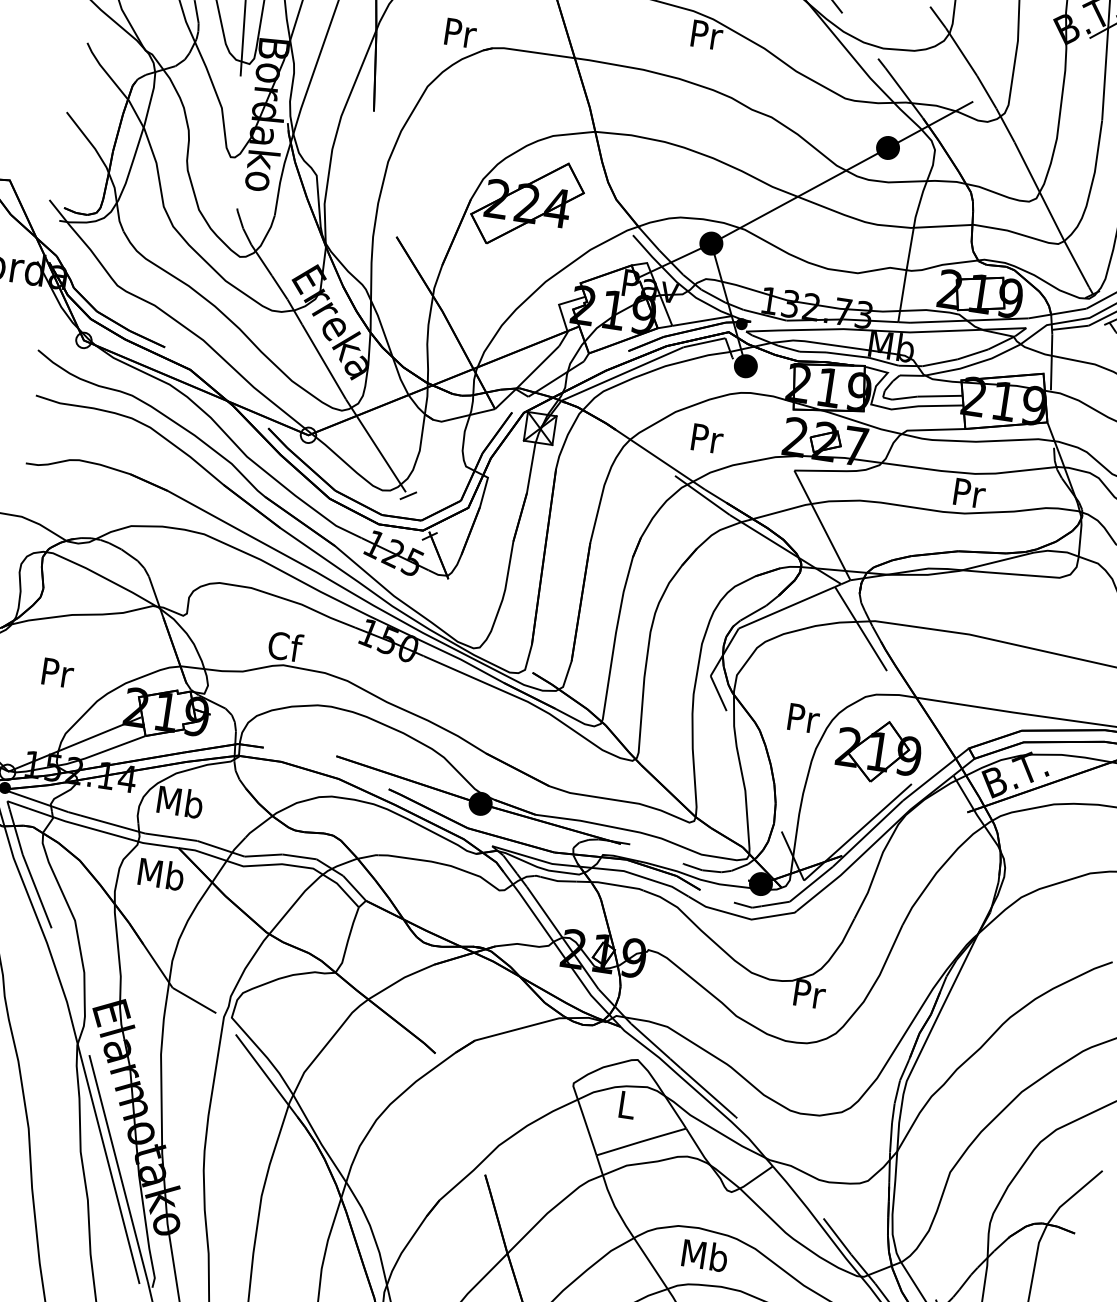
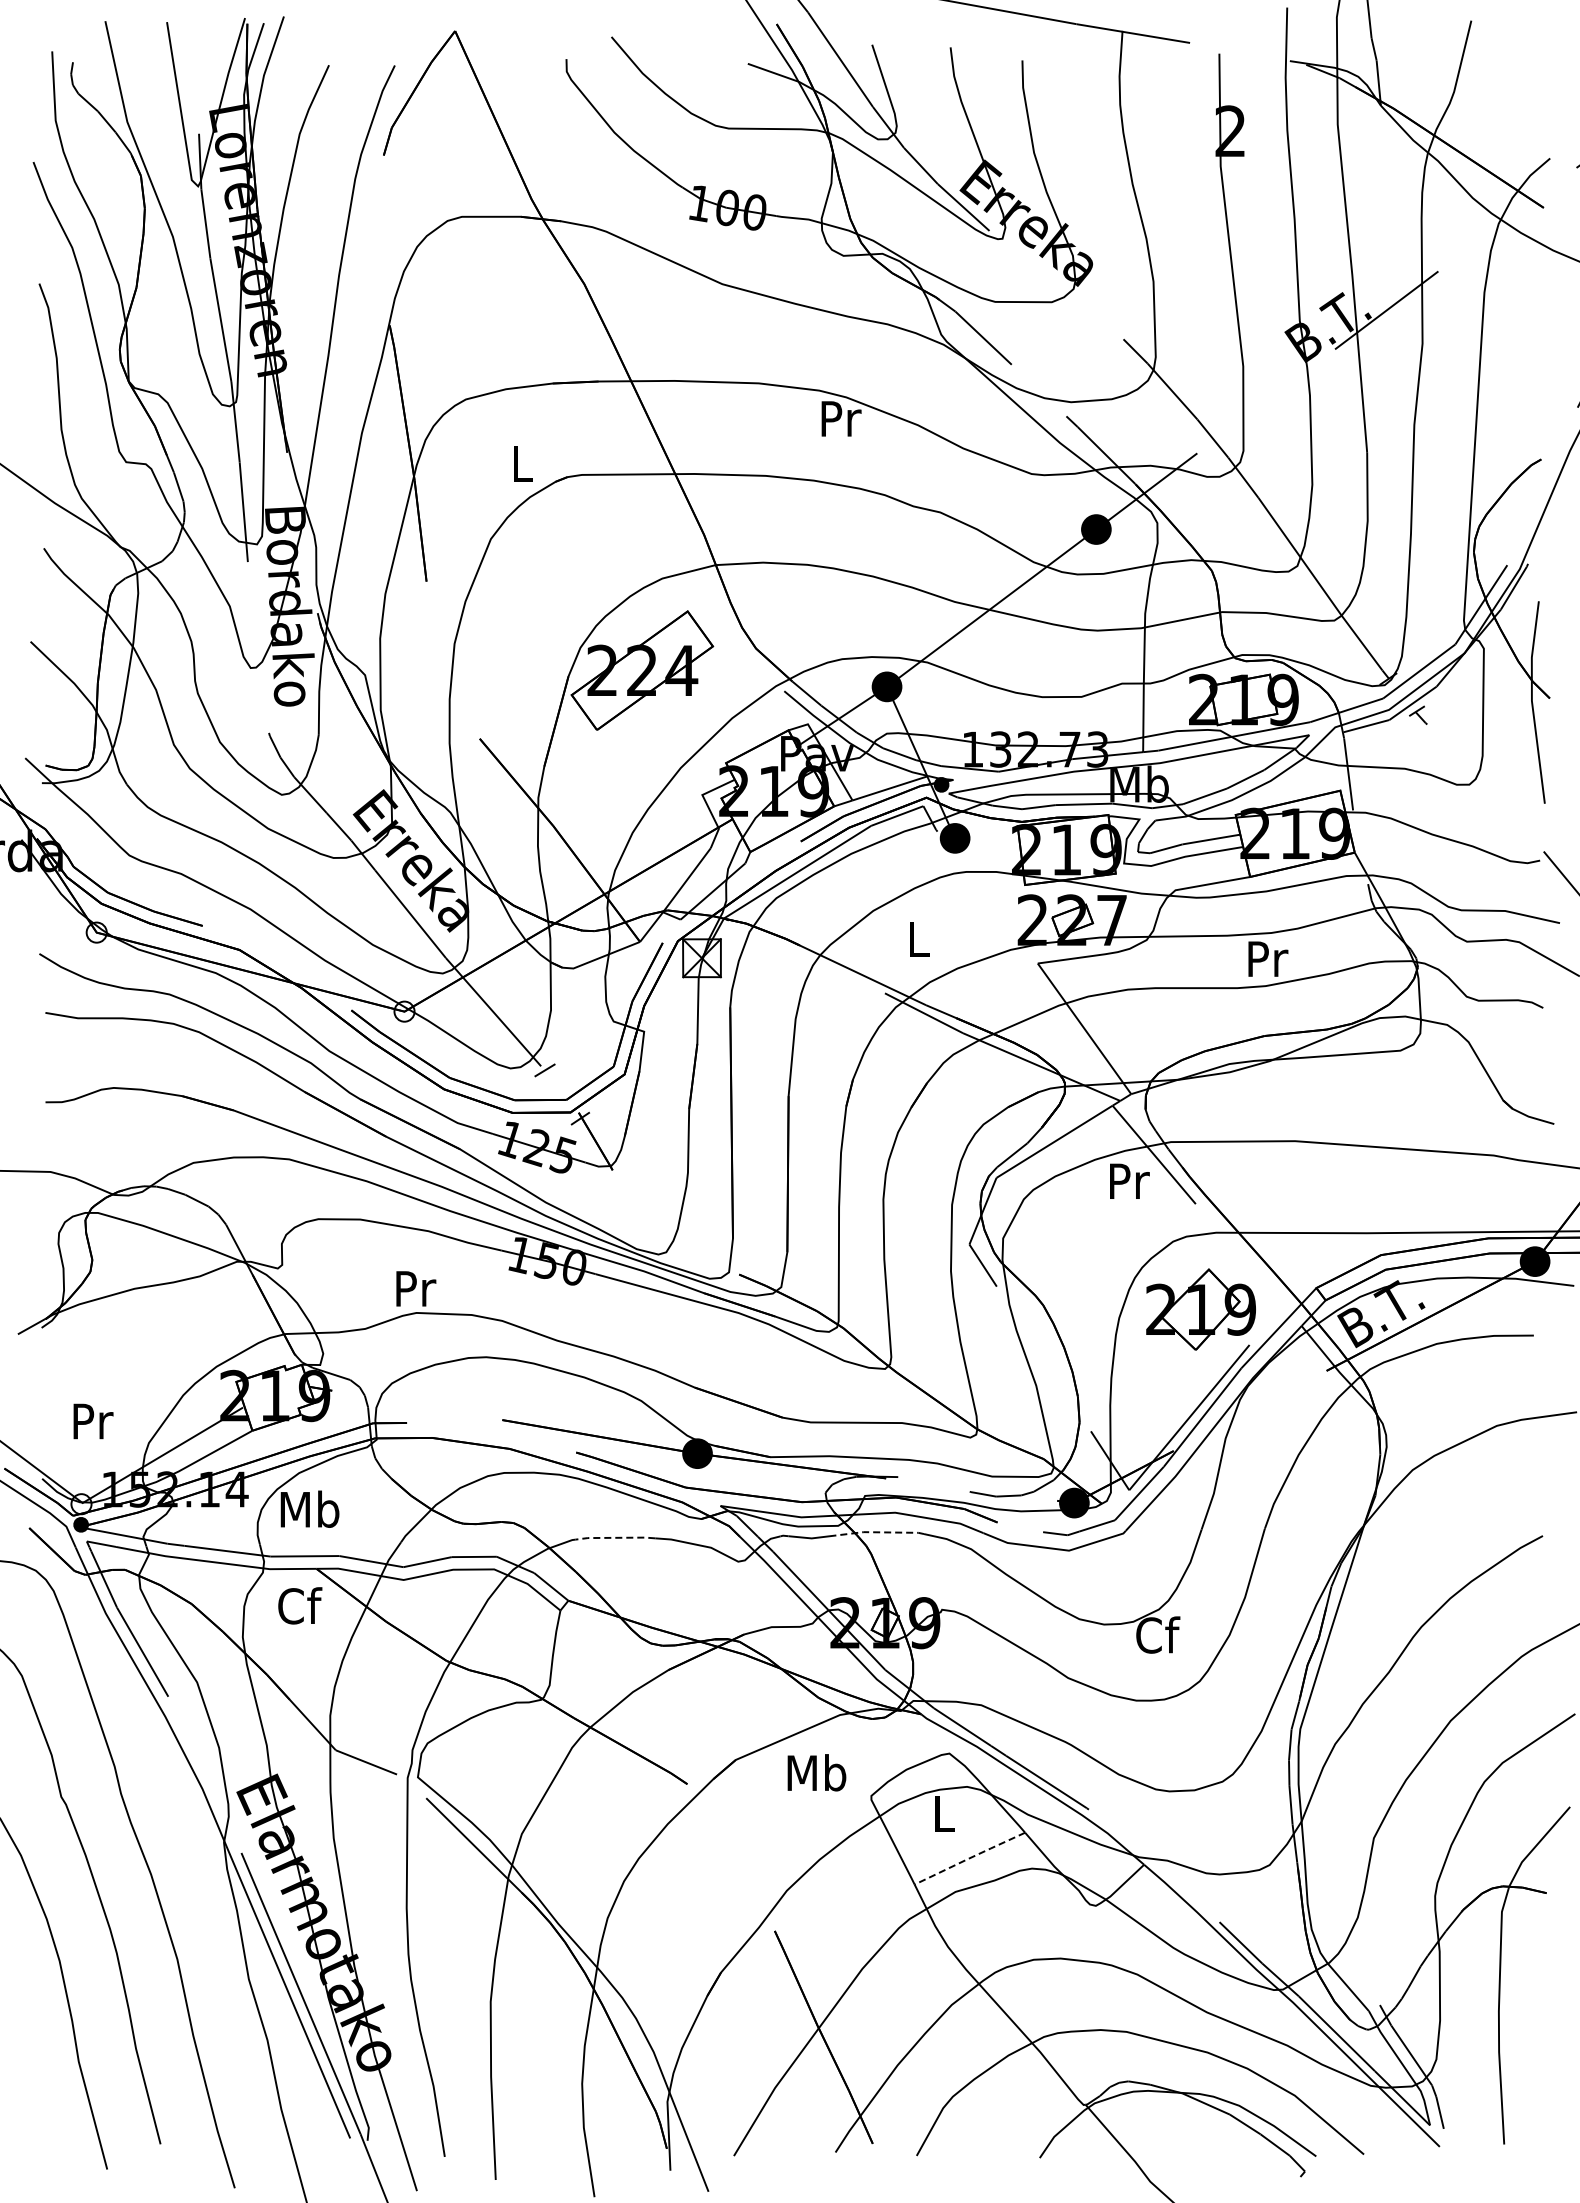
text: (460, 32) -> (523, 463), Pr -> L
text: (707, 438) -> (919, 938), Pr -> L
text: (285, 646) -> (415, 1288), Cf -> Pr
text: (58, 673) -> (93, 1421), moved
text: (803, 717) -> (1129, 1180), moved
line: (408, 858) -> (615, 1537), solid -> dashed
text: (161, 873) -> (299, 1605), Mb -> Cf
line: (609, 884) -> (879, 1532), solid -> dashed
text: (809, 993) -> (1158, 1634), Pr -> Cf
line: (641, 1141) -> (969, 1858), solid -> dashed
text: (704, 1255) -> (816, 1772), moved

